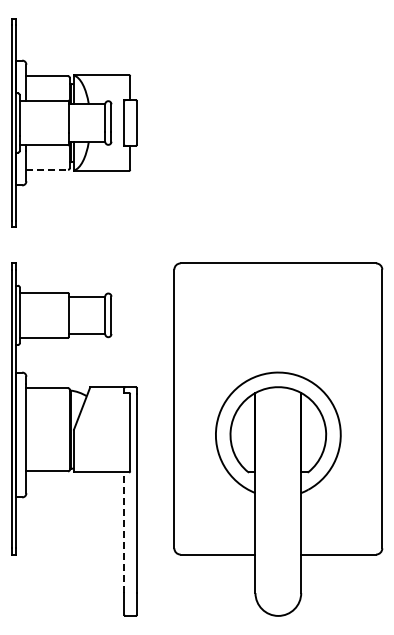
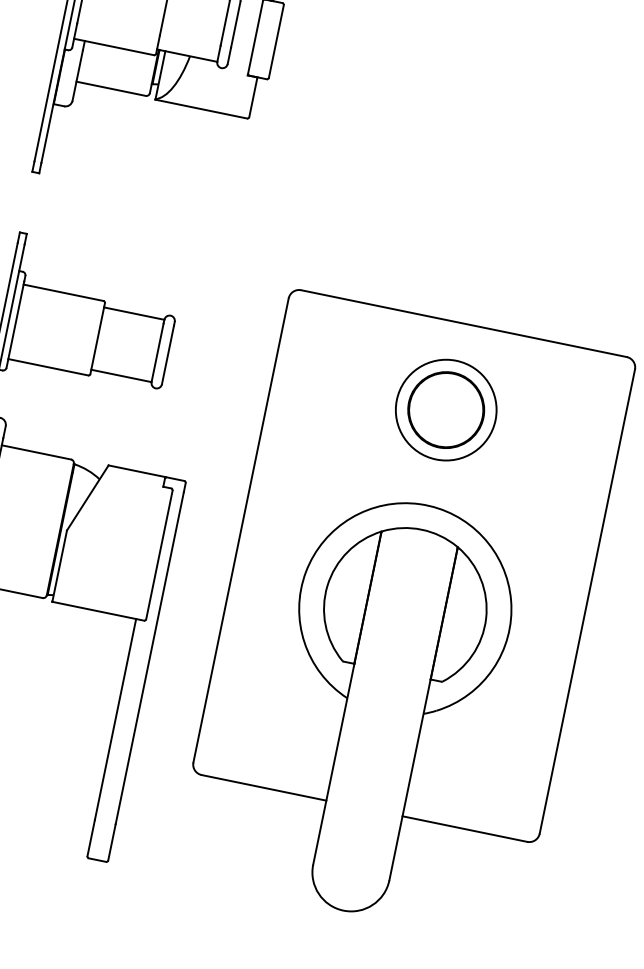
line: (47, 169) -> (111, 88), dashed -> solid
part: (277, 314) -> (445, 408), added
line: (124, 532) -> (115, 719), dashed -> solid

